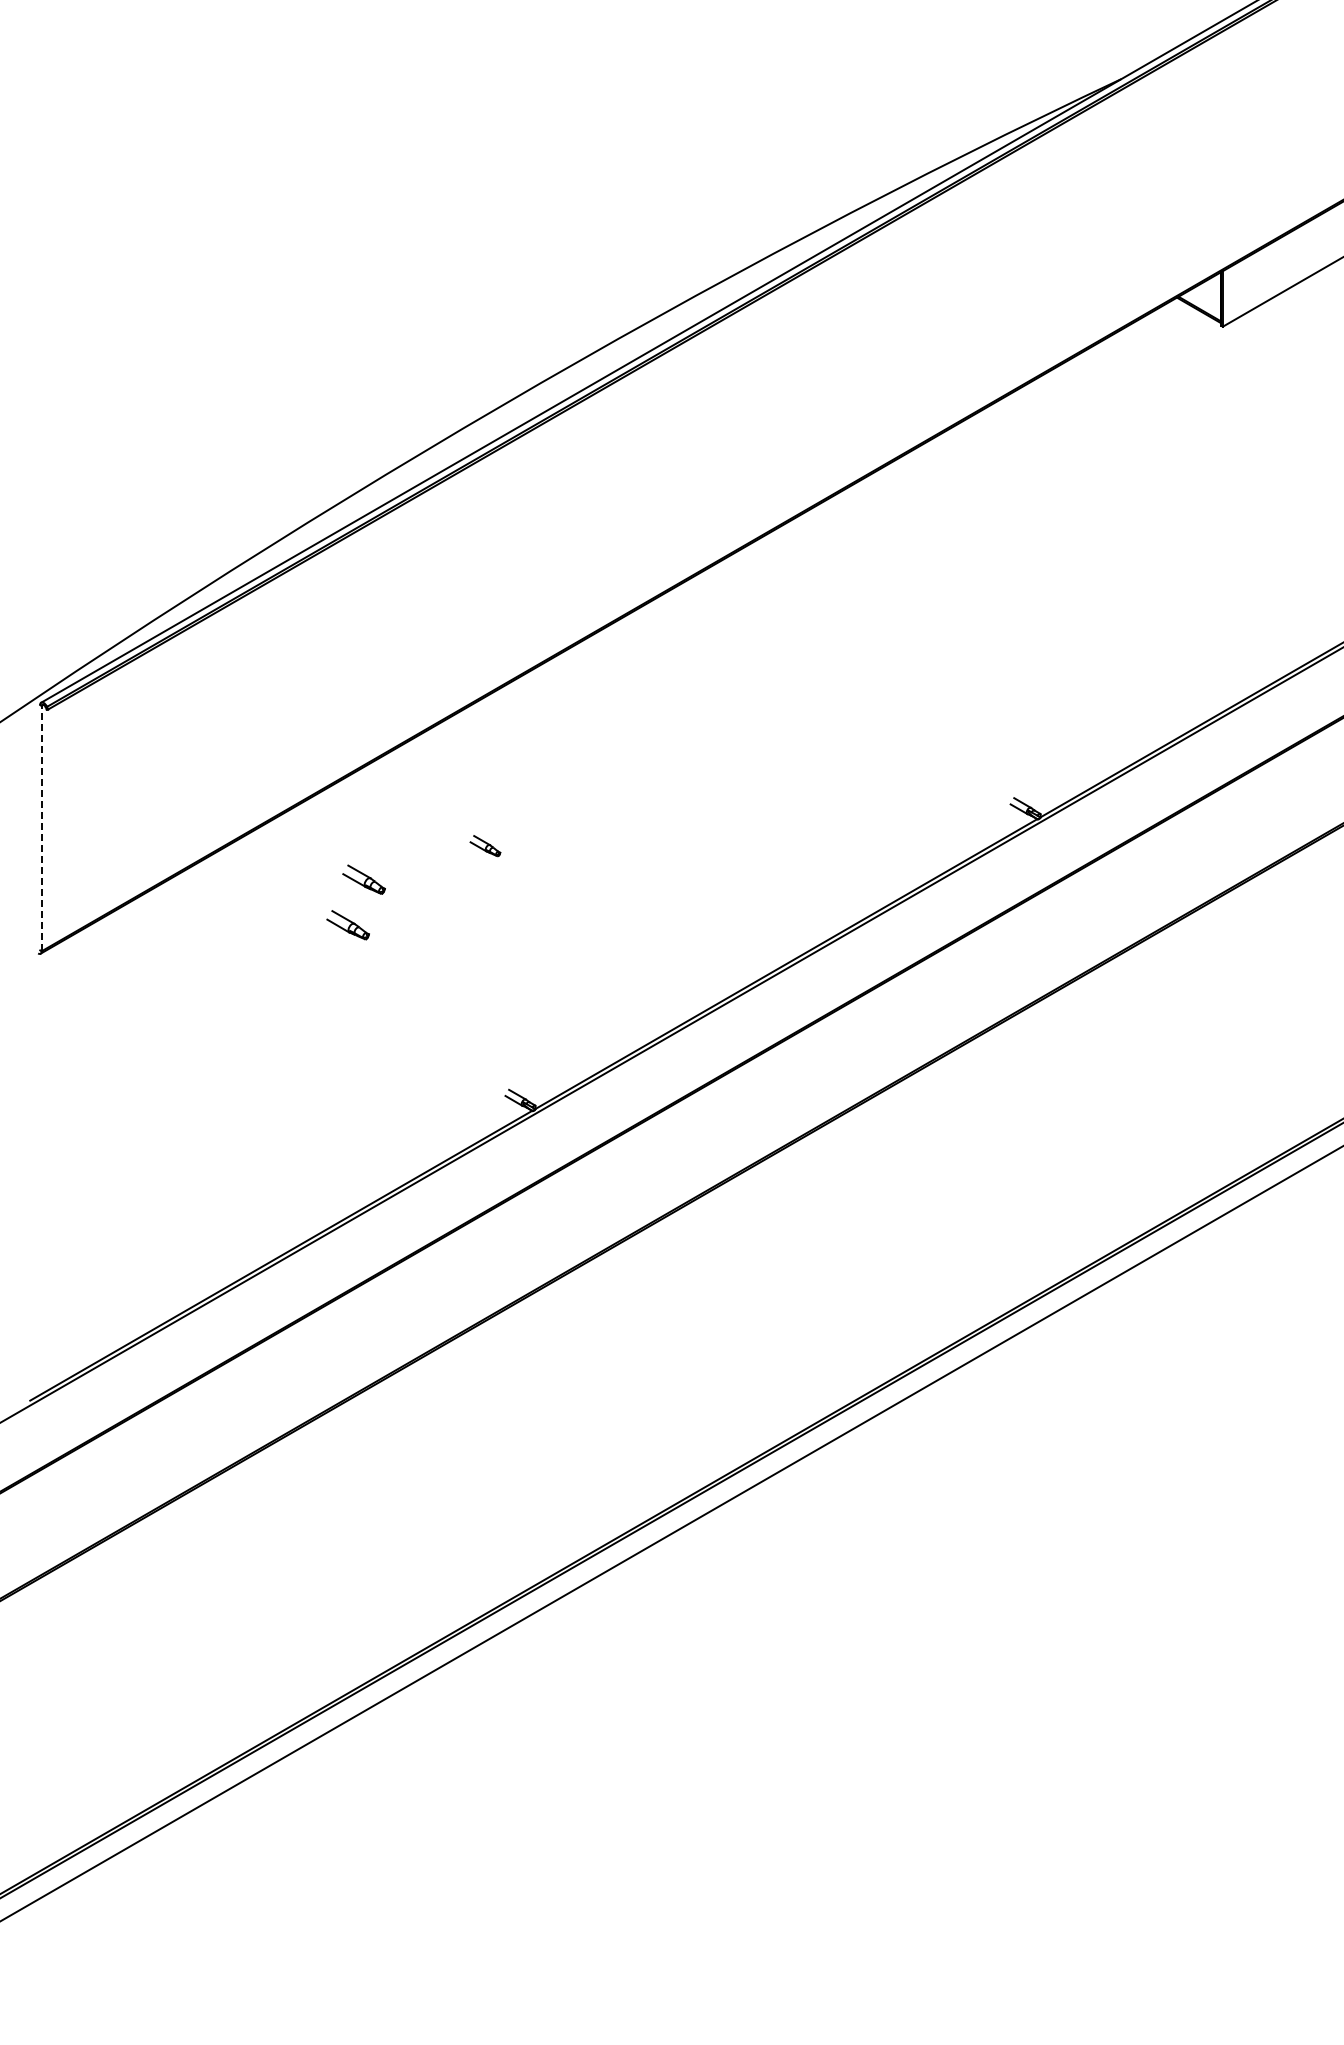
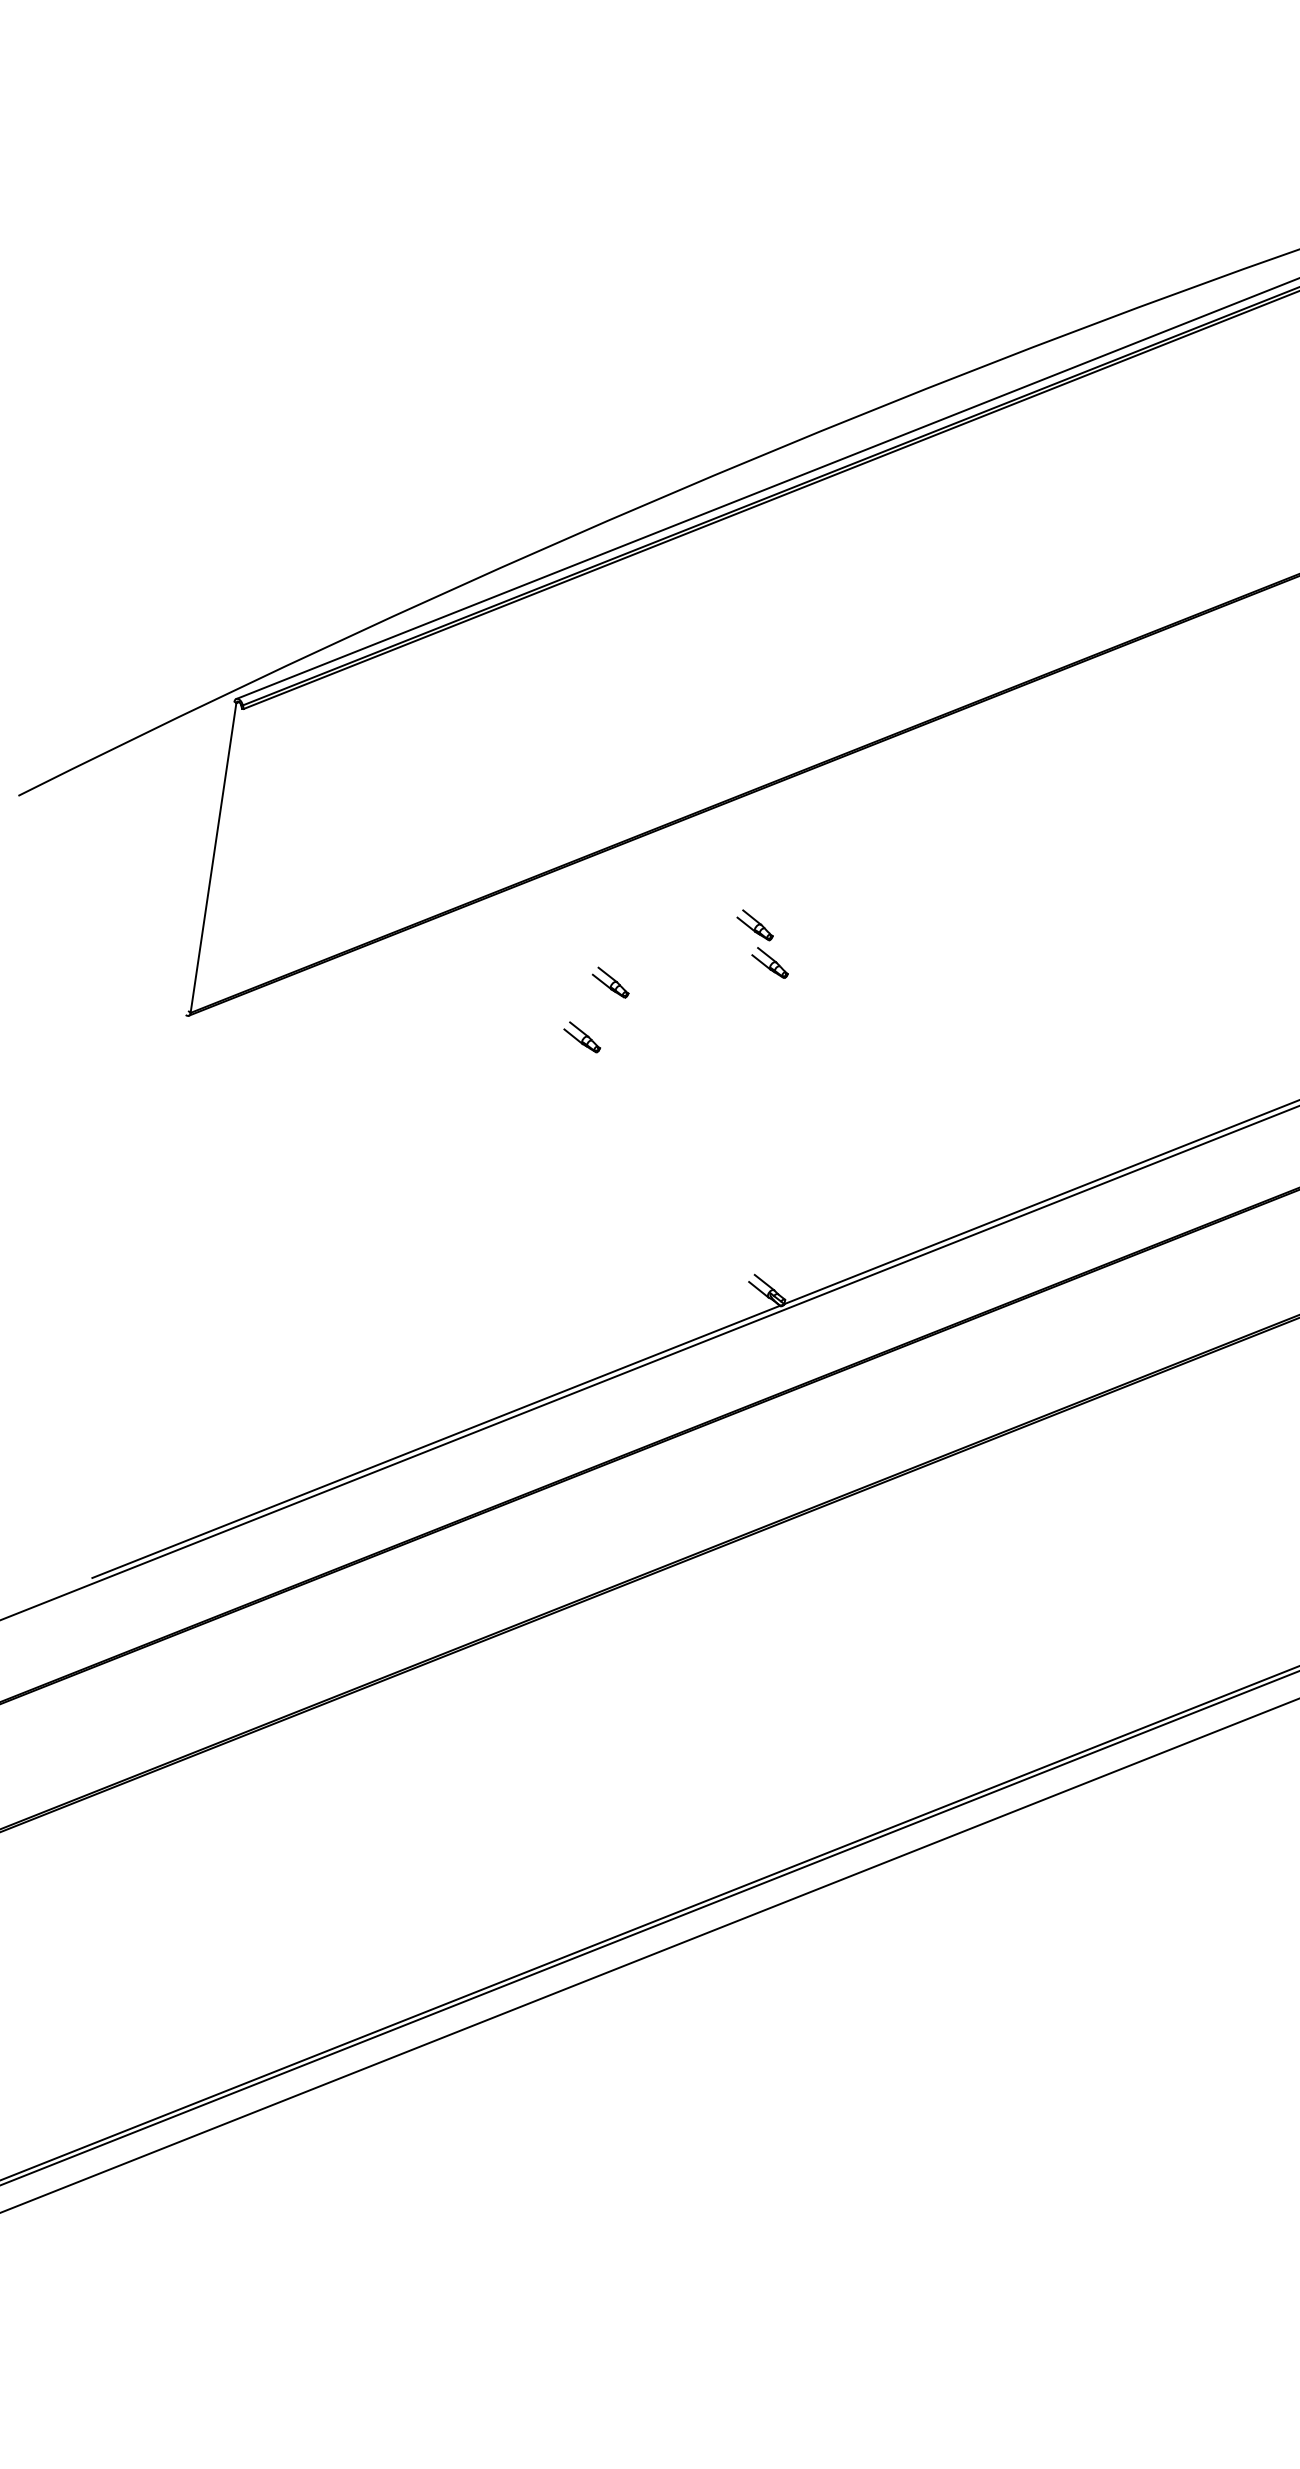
part: (469, 818) -> (755, 925), added
line: (41, 828) -> (213, 857), dashed -> solid
part: (363, 879) -> (610, 982), size x0.71
part: (348, 925) -> (582, 1037), size x0.71

